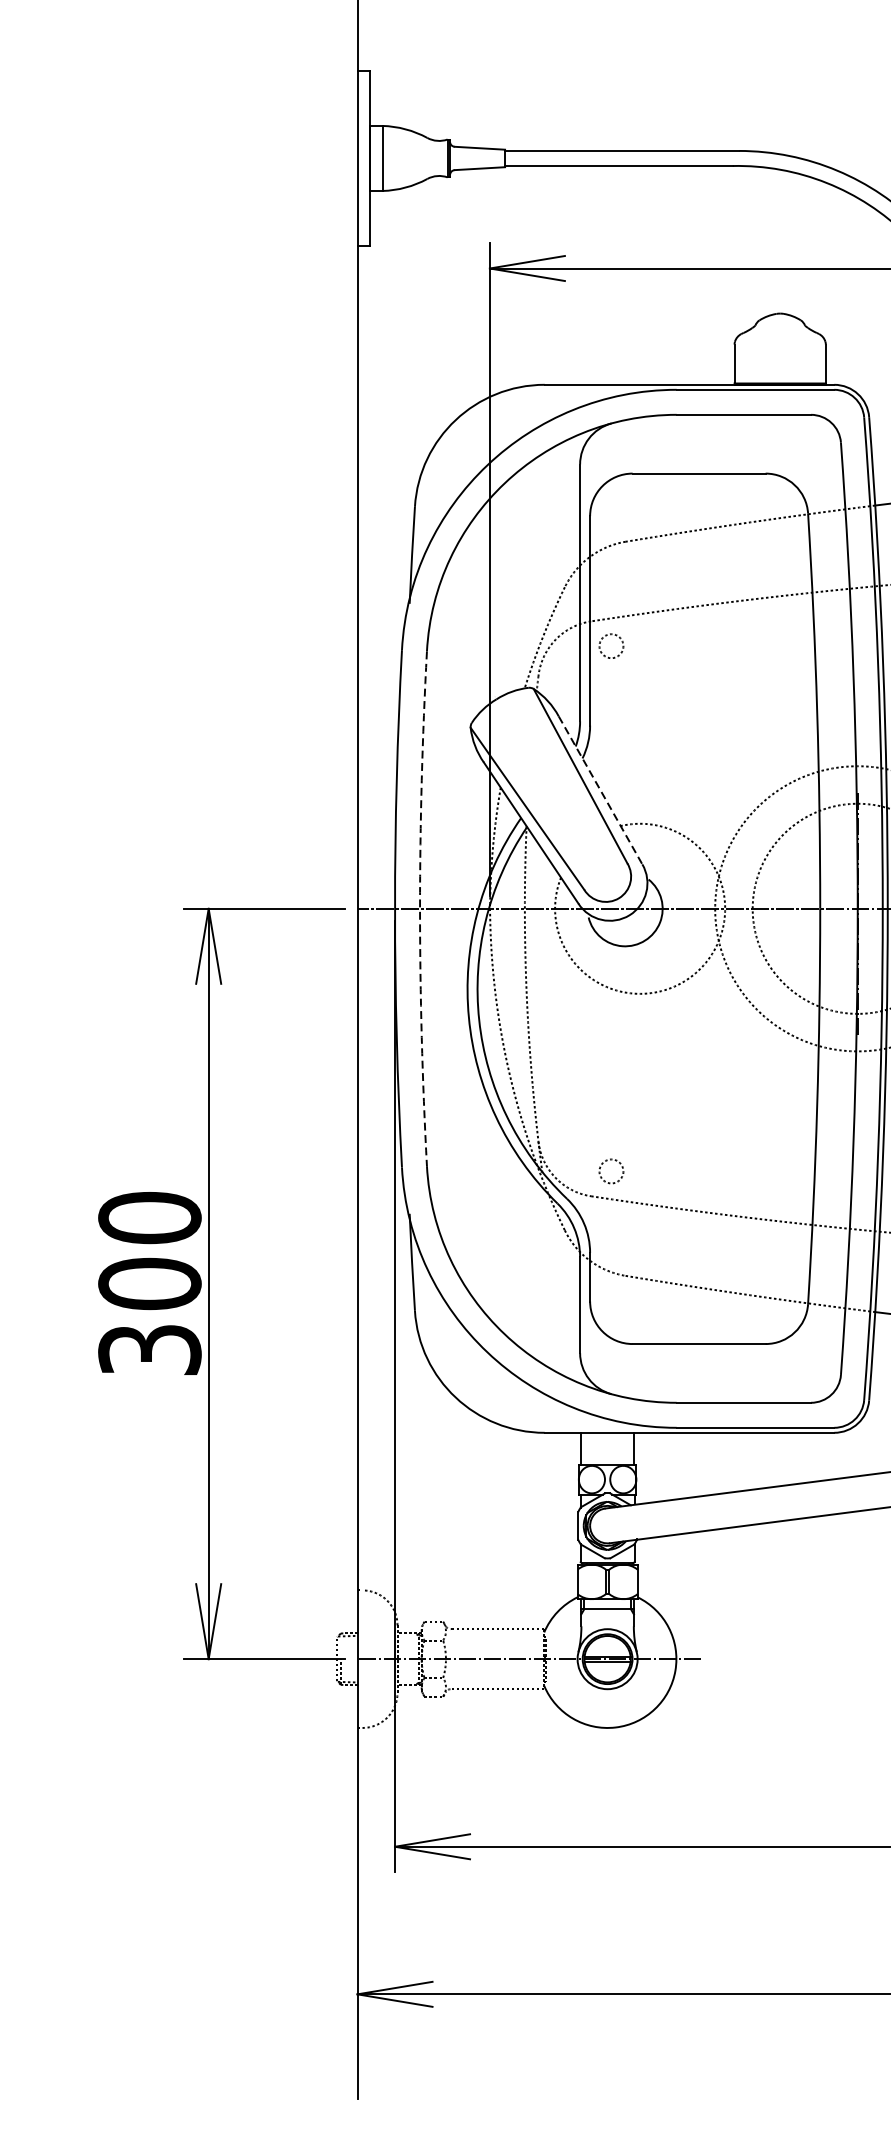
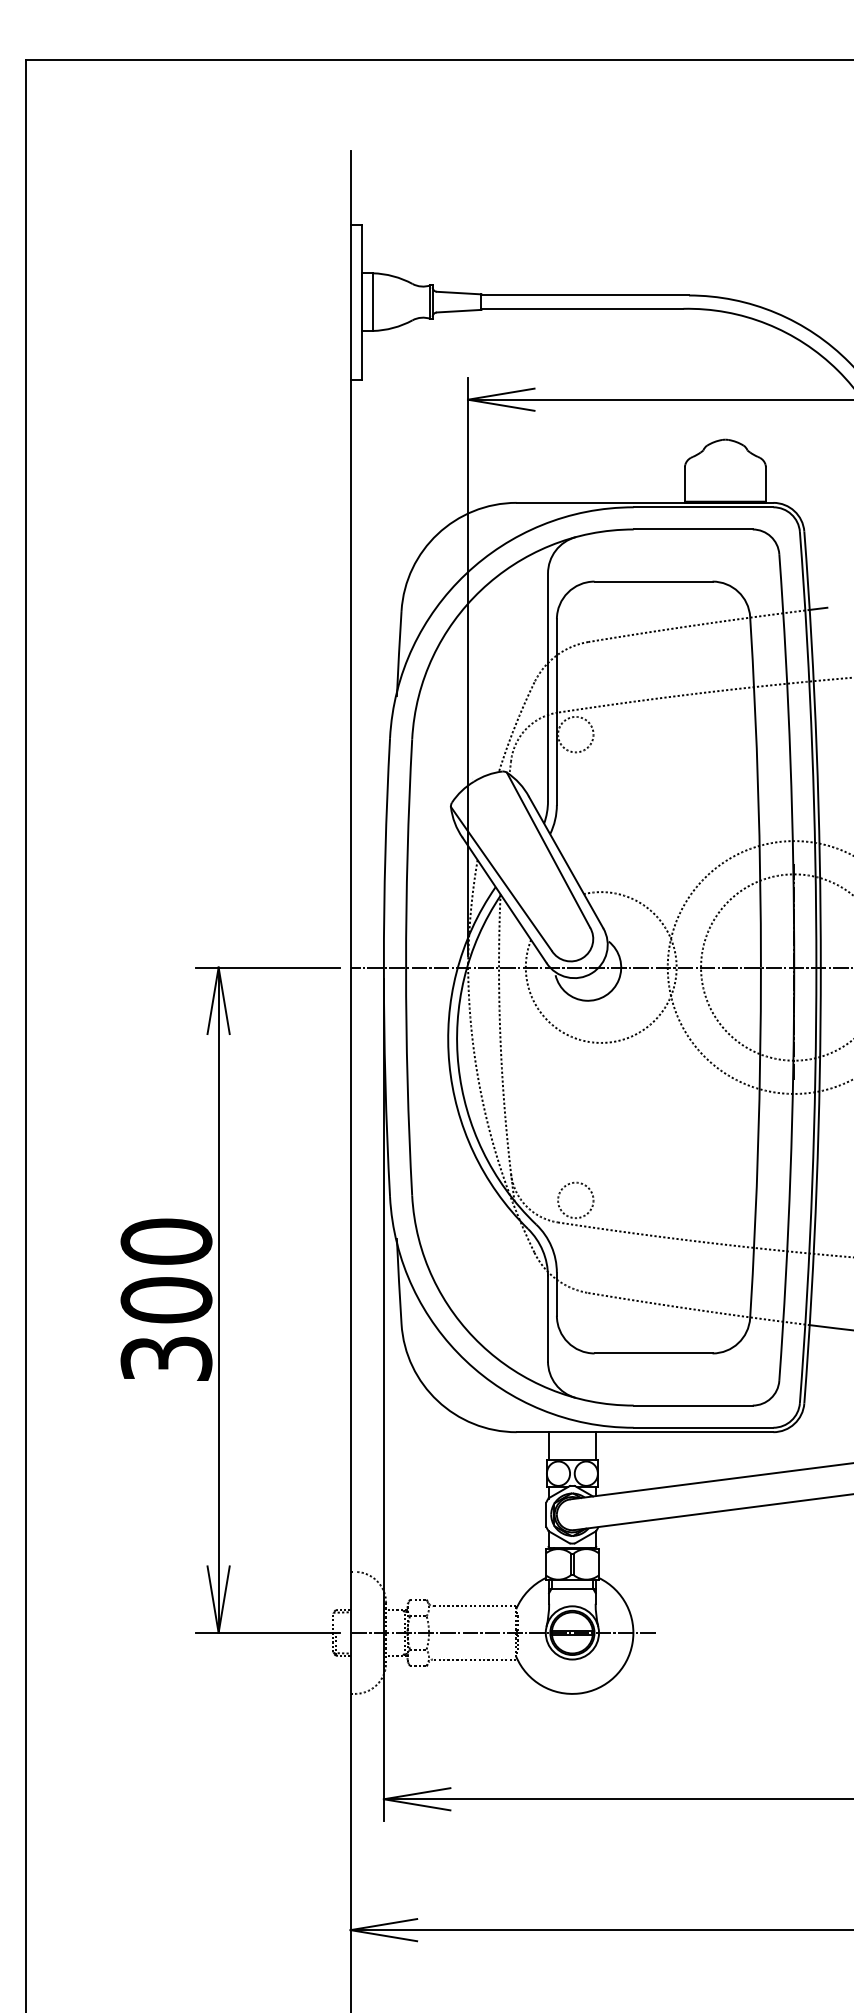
circle: (611, 646) -> (575, 734), size x1.67
line: (600, 790) -> (566, 862), dashed -> solid
arc: (420, 908) -> (406, 967), dashed -> solid
circle: (611, 1171) -> (575, 1200), size x1.67

